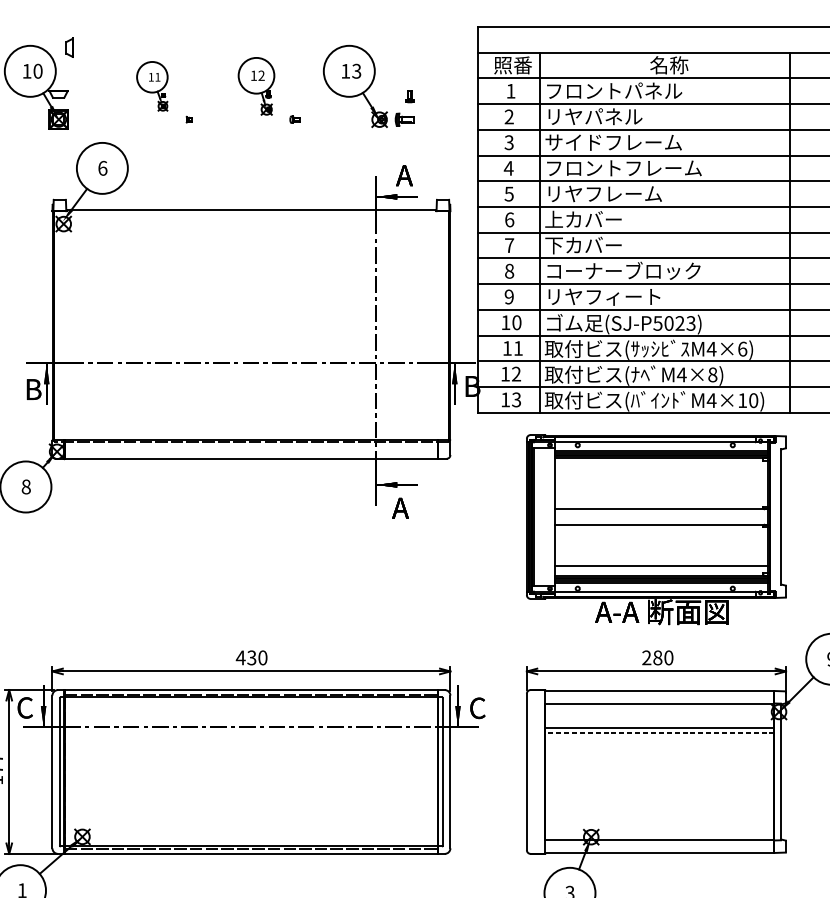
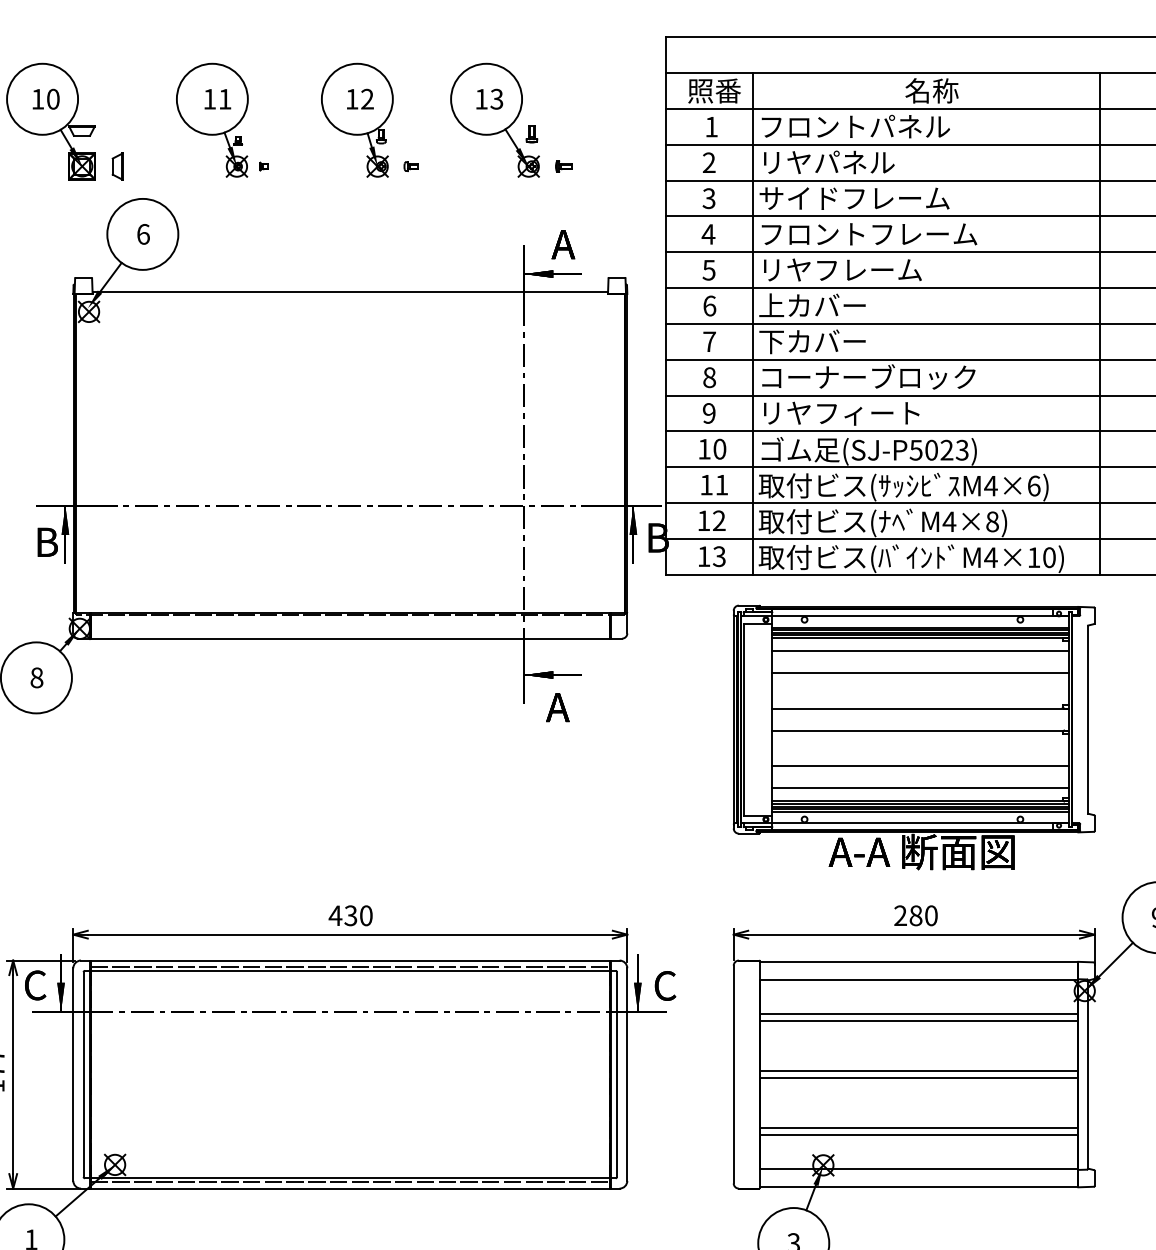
part: (69, 47) -> (117, 166), moved
part: (152, 85) -> (212, 119), size x1.67
part: (256, 85) -> (357, 119), size x1.43
part: (409, 96) -> (531, 134), moved
part: (404, 119) -> (563, 166), size x0.62
line: (661, 468) -> (920, 651), added
line: (661, 483) -> (920, 673), added
line: (661, 550) -> (920, 766), added
line: (659, 733) -> (918, 1020), dashed -> solid
line: (659, 769) -> (918, 1071), added
line: (659, 774) -> (918, 1078), added
line: (659, 810) -> (918, 1128), added
line: (659, 815) -> (918, 1135), added

